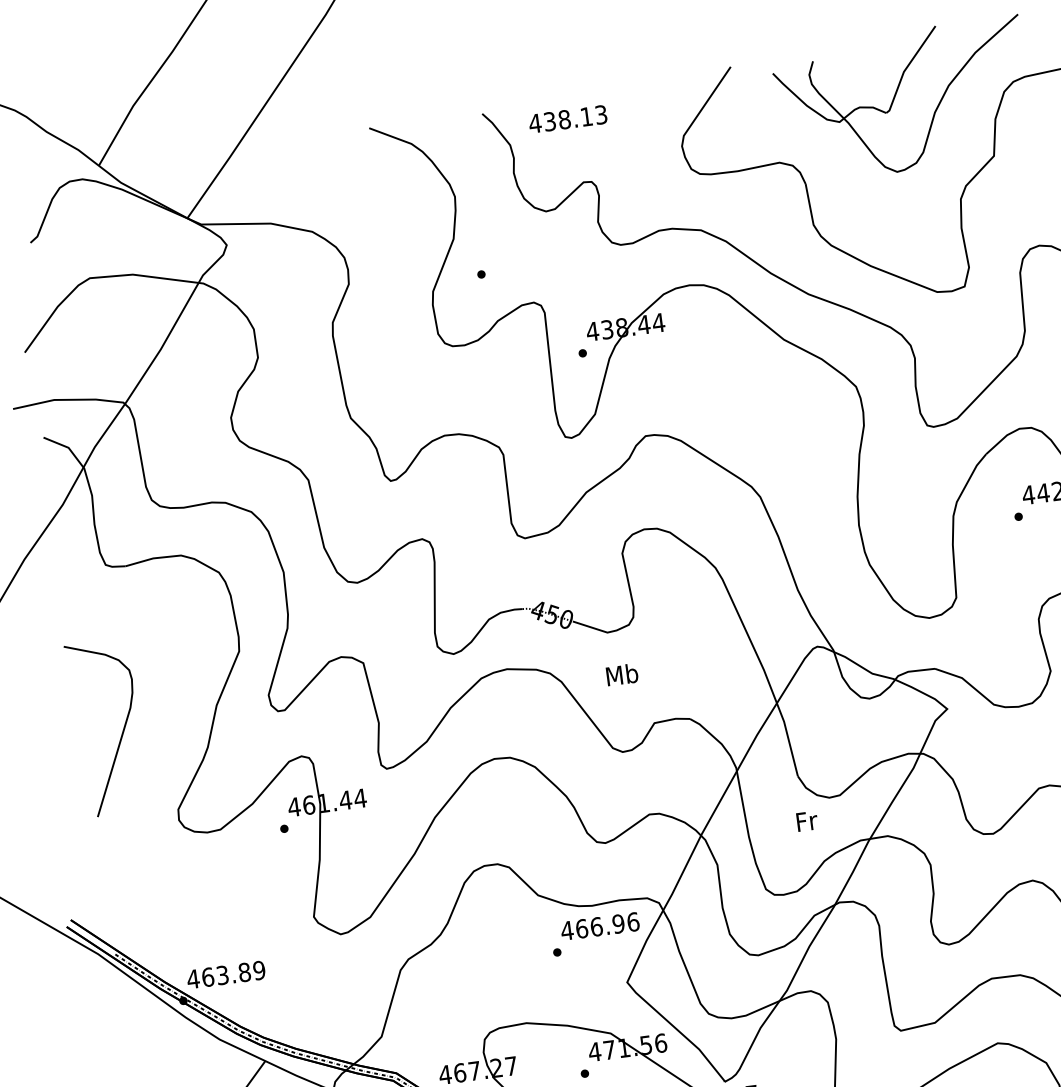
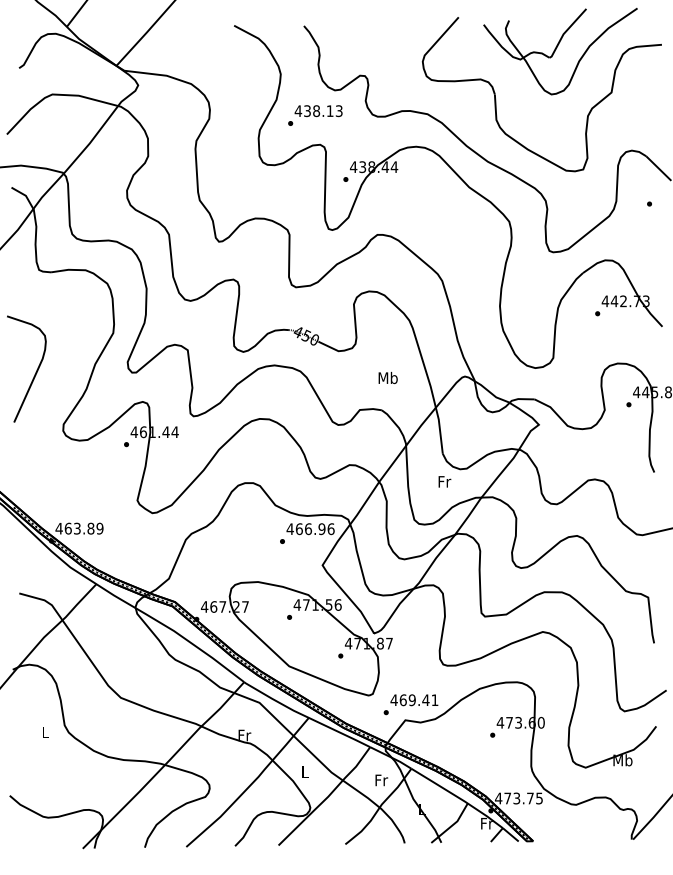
text: (567, 119) -> (318, 111), moved
text: (621, 675) -> (387, 378), moved

